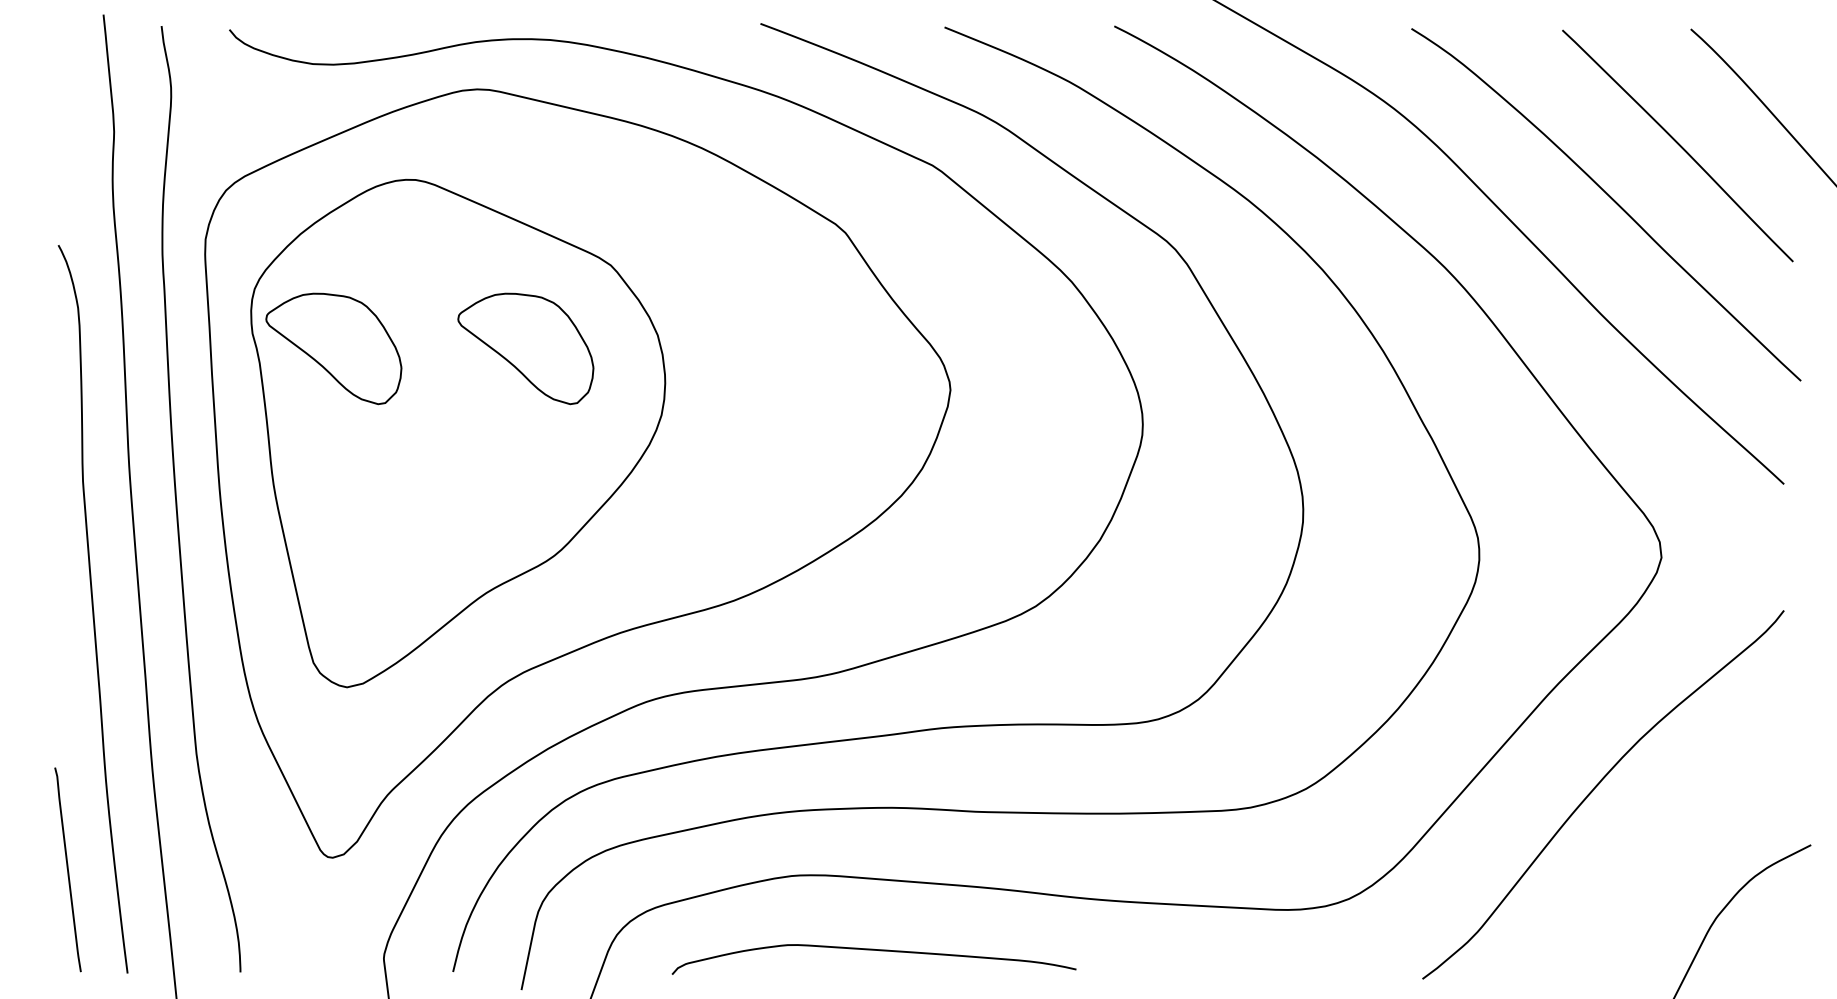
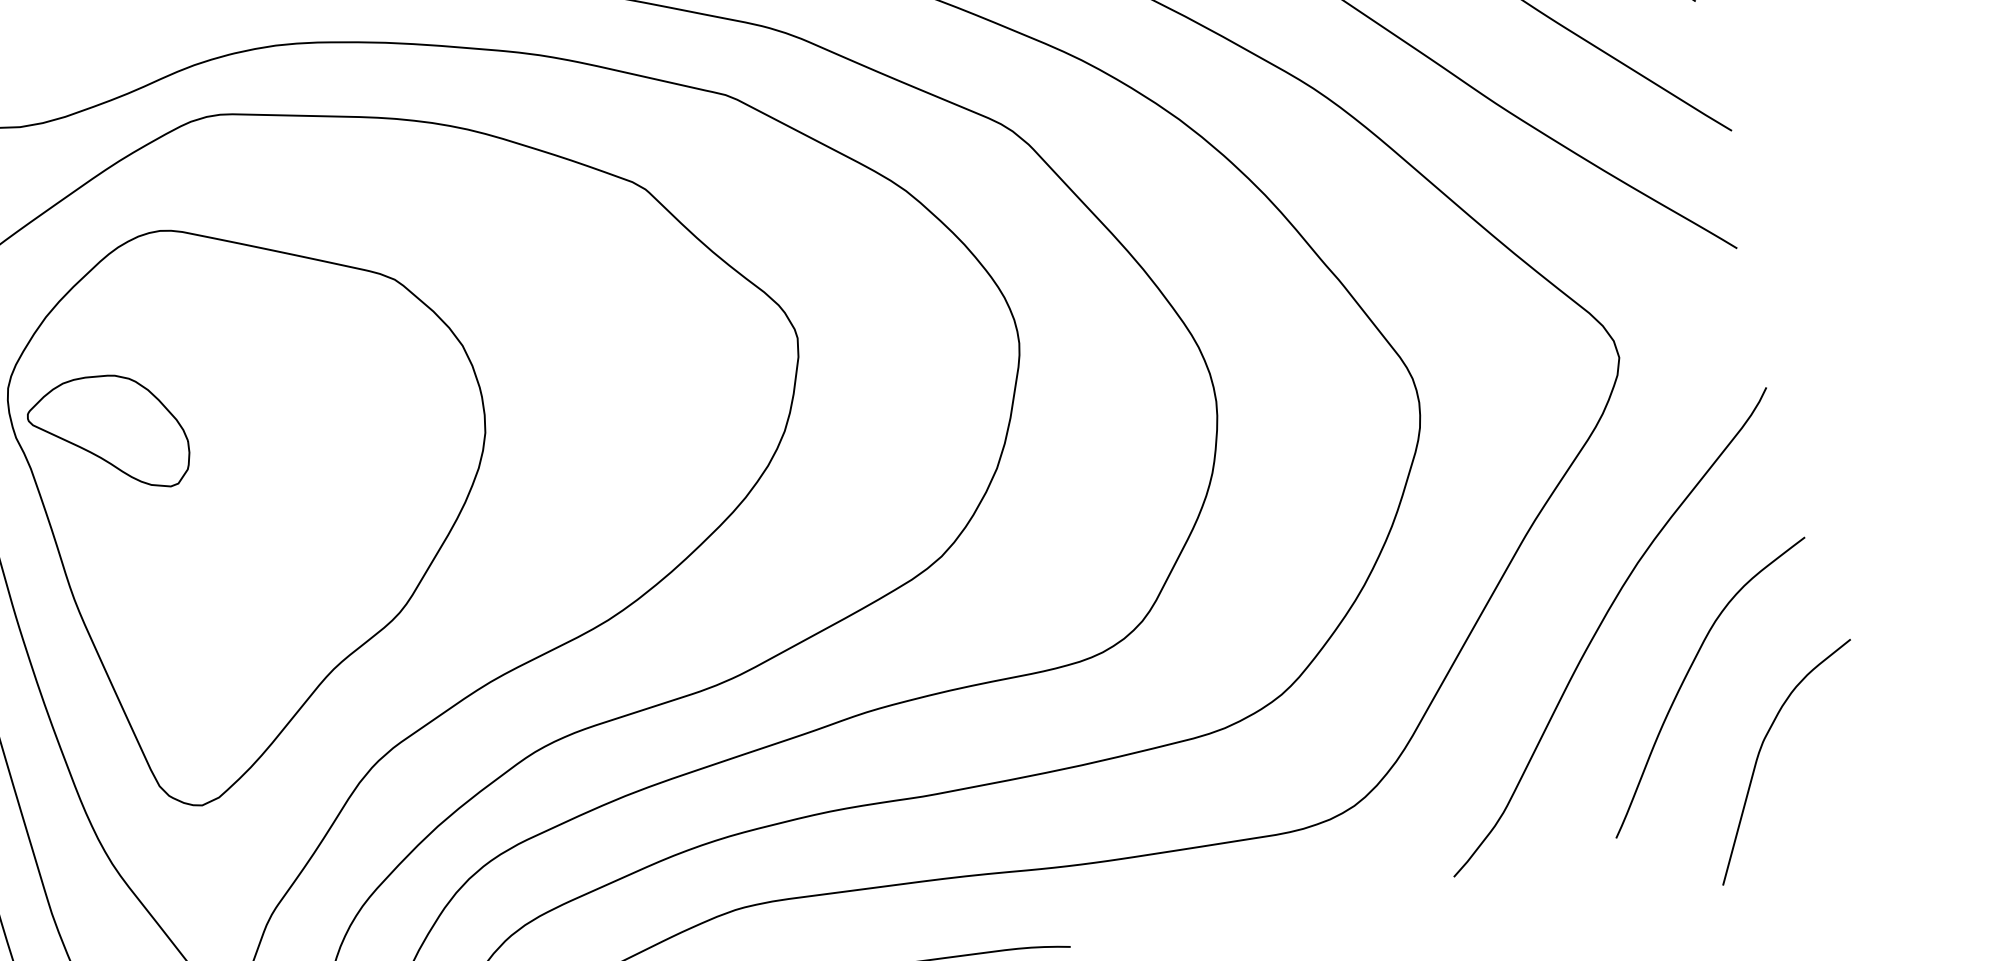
part: (525, 348) -> (320, 390), removed
curve: (1661, 848) -> (1686, 677), added

